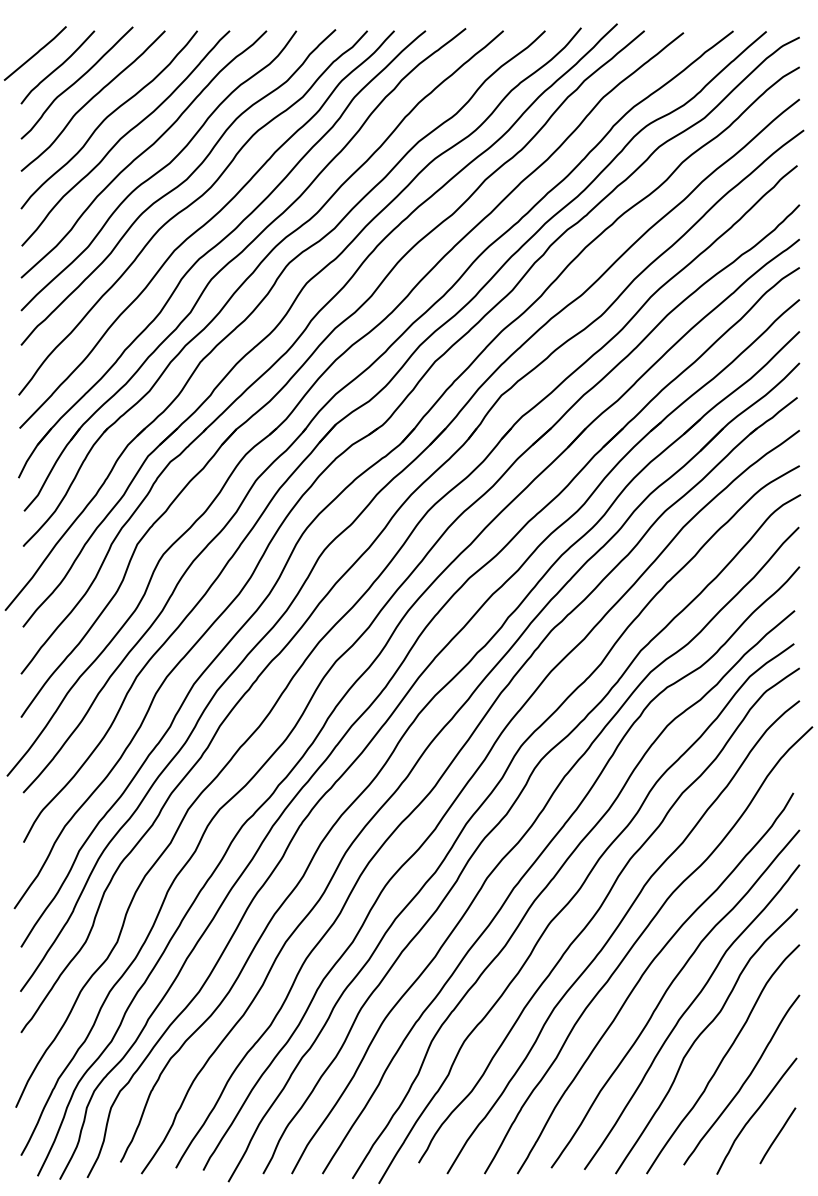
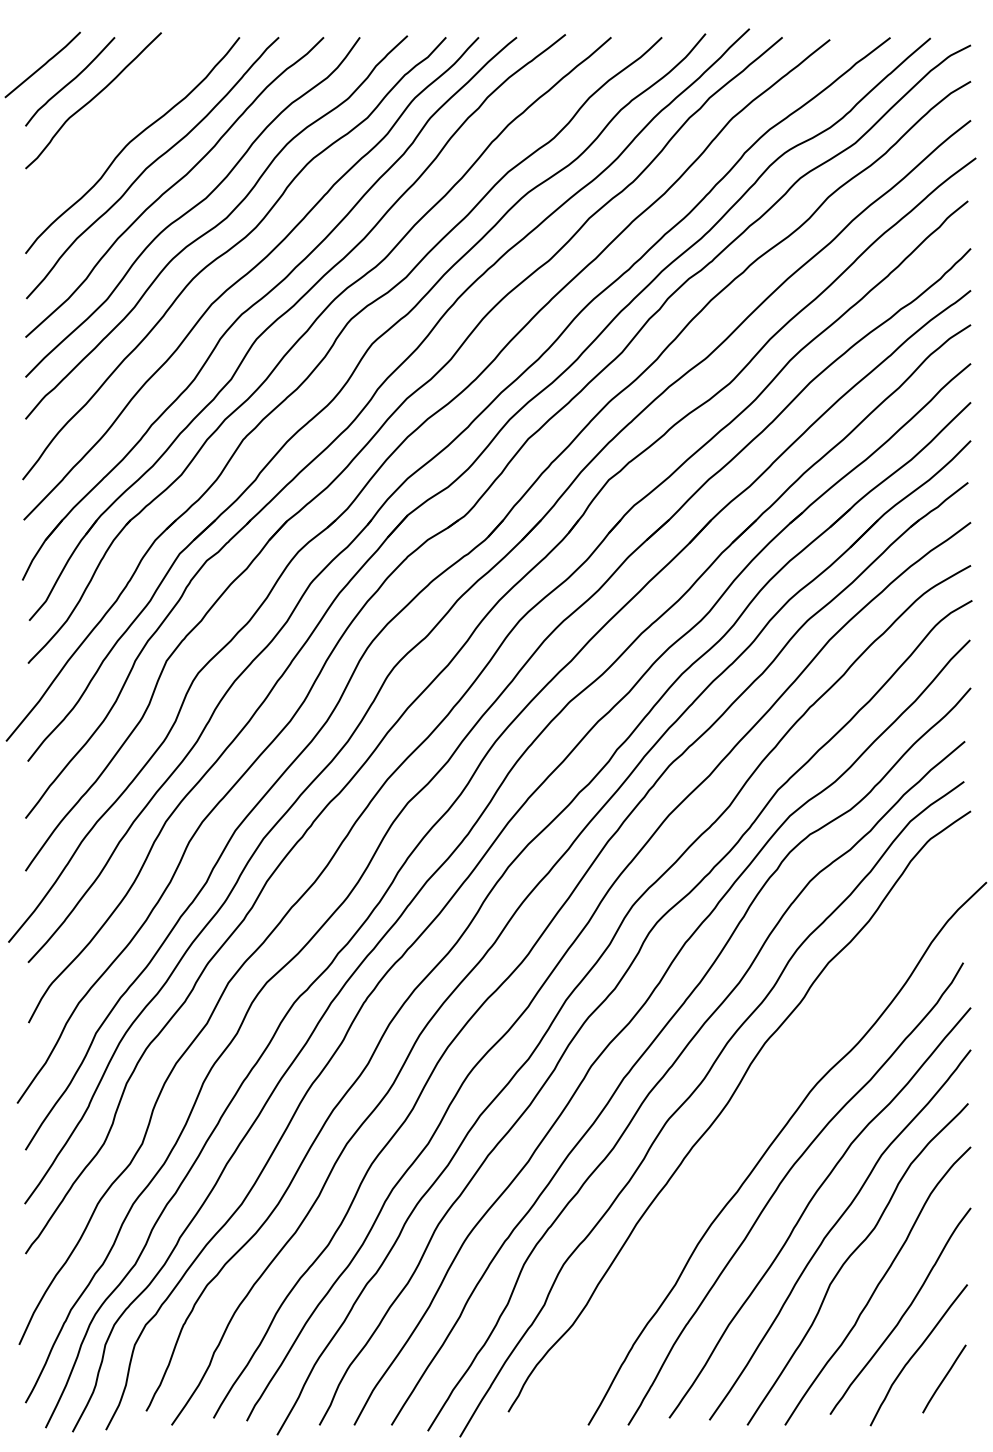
curve: (91, 99) -> (111, 120), removed
curve: (614, 932) -> (746, 1132), removed

